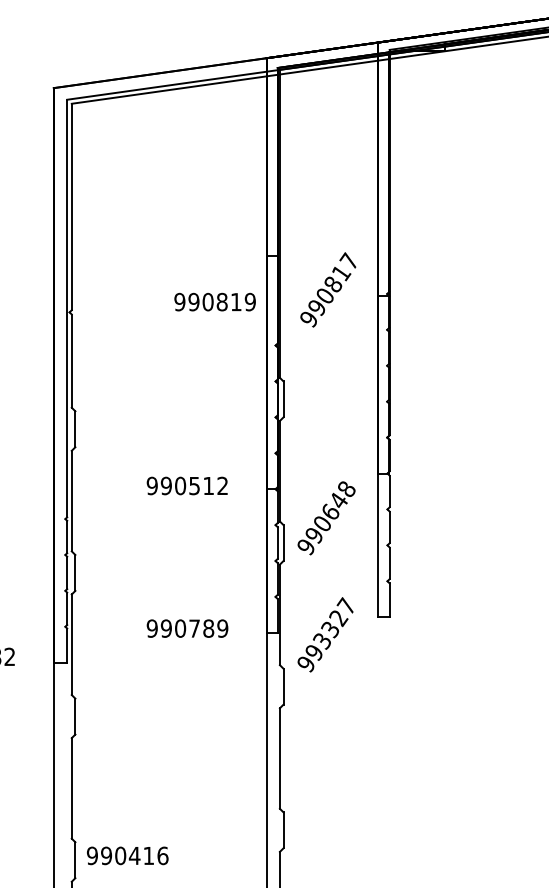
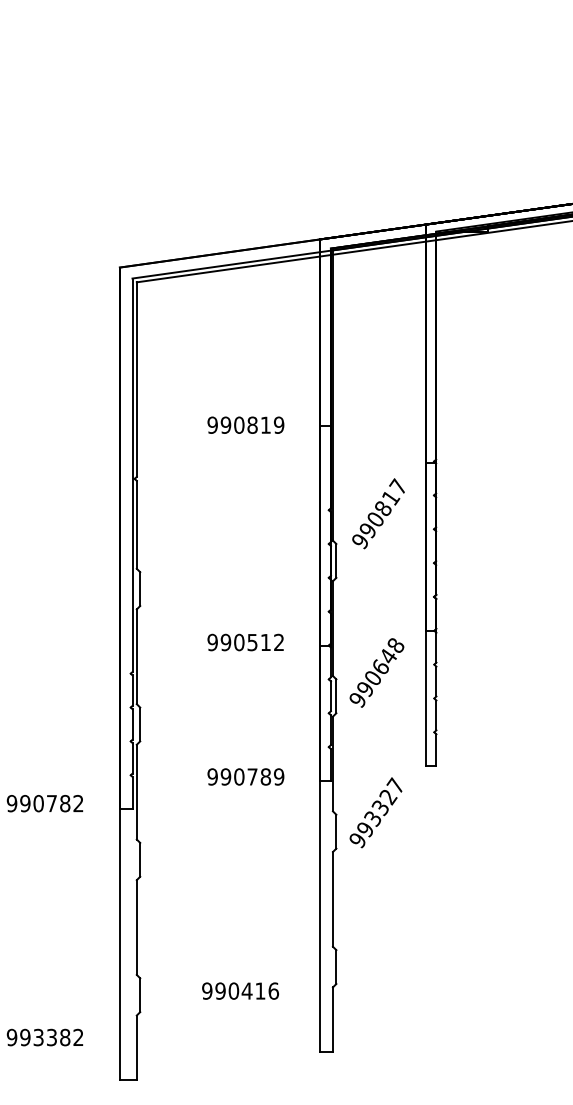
text: (328, 289) -> (378, 513), moved
text: (214, 301) -> (245, 424), moved
text: (325, 634) -> (375, 812), moved
text: (127, 855) -> (240, 990), moved

